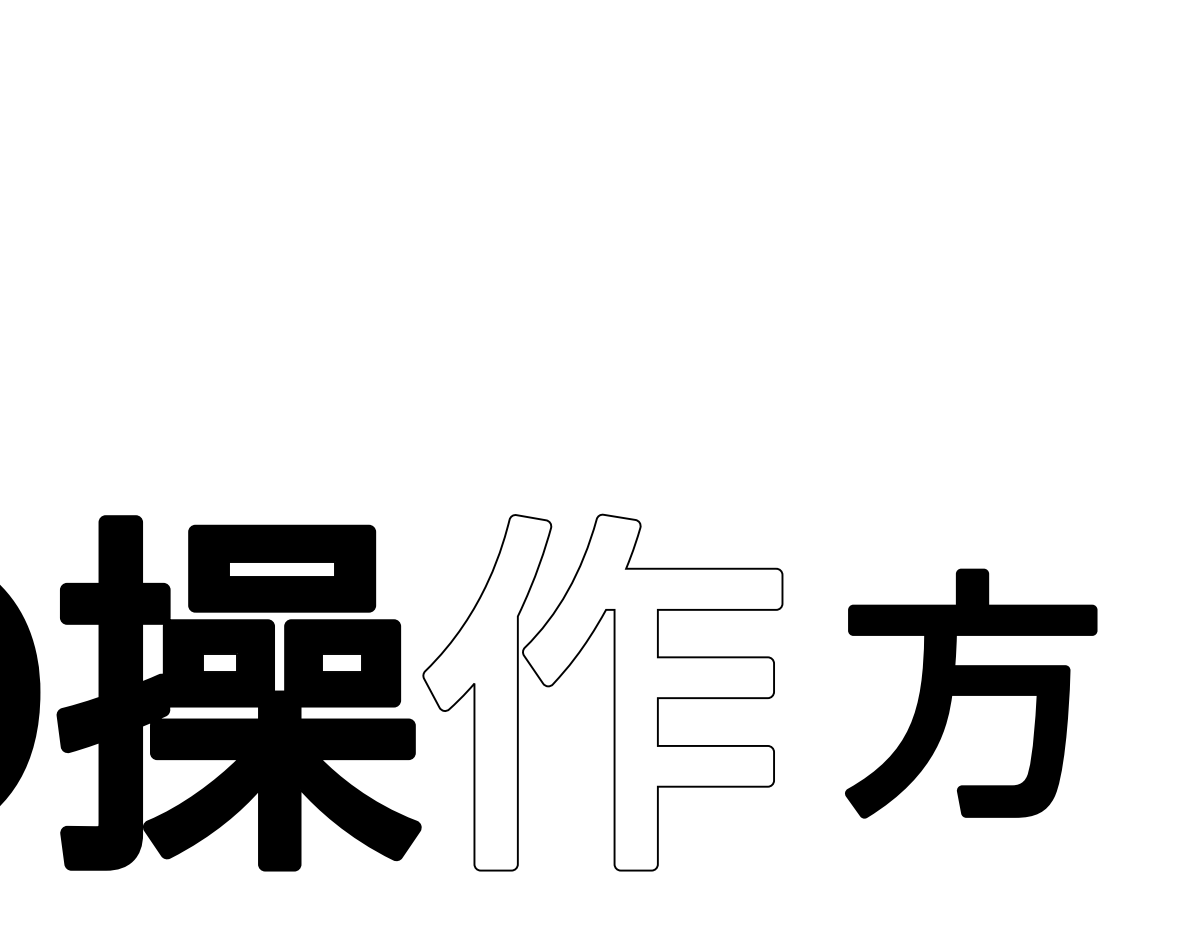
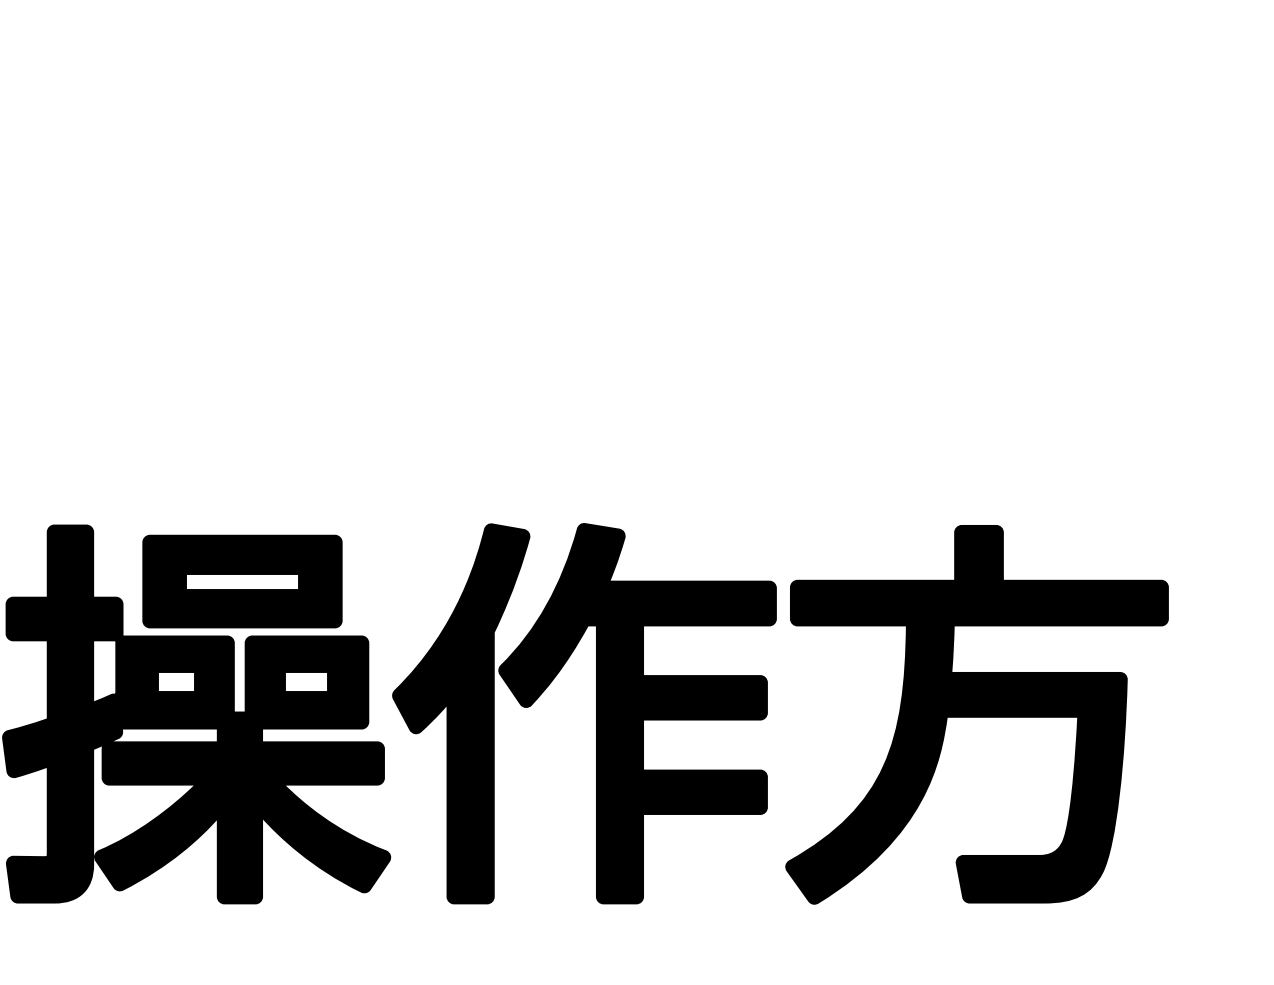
fill: (487, 692) -> (461, 713), added
fill: (652, 692) -> (637, 713), added
part: (971, 693) -> (977, 714), size x1.43

